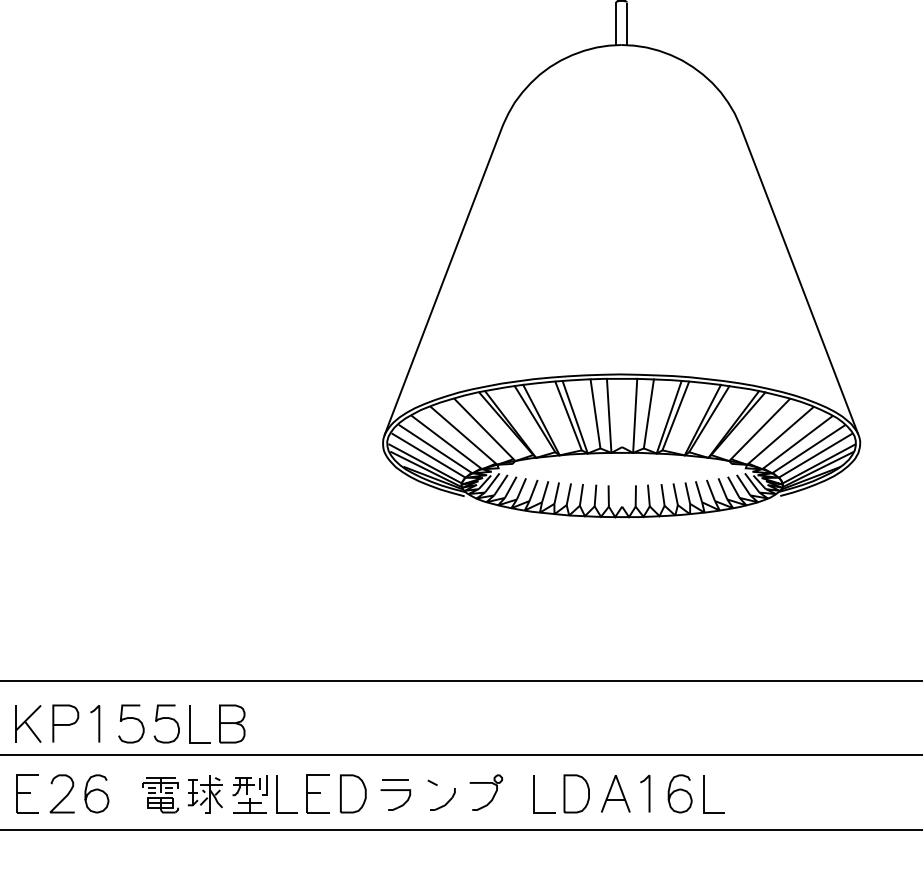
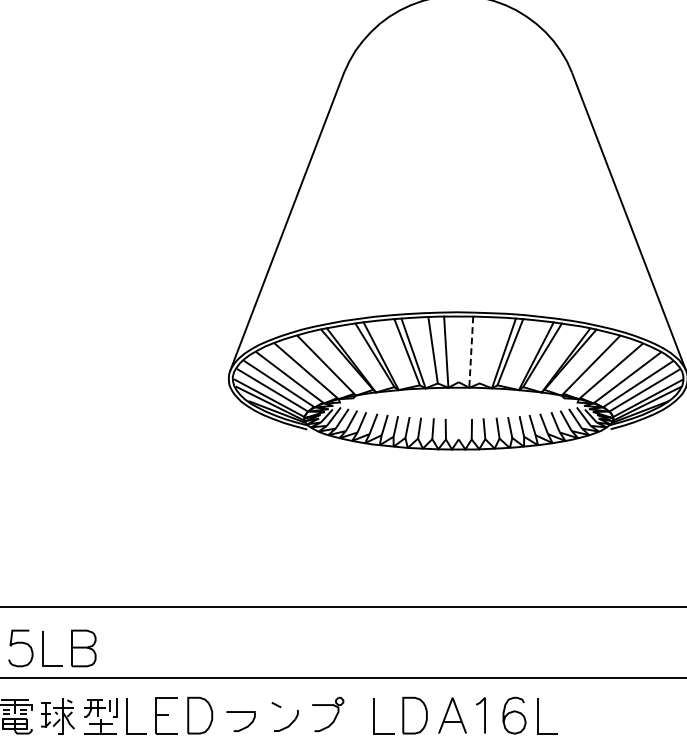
line: (648, 413) -> (484, 349), removed
line: (635, 416) -> (471, 352), solid -> dashed
line: (395, 780) -> (240, 702), removed

